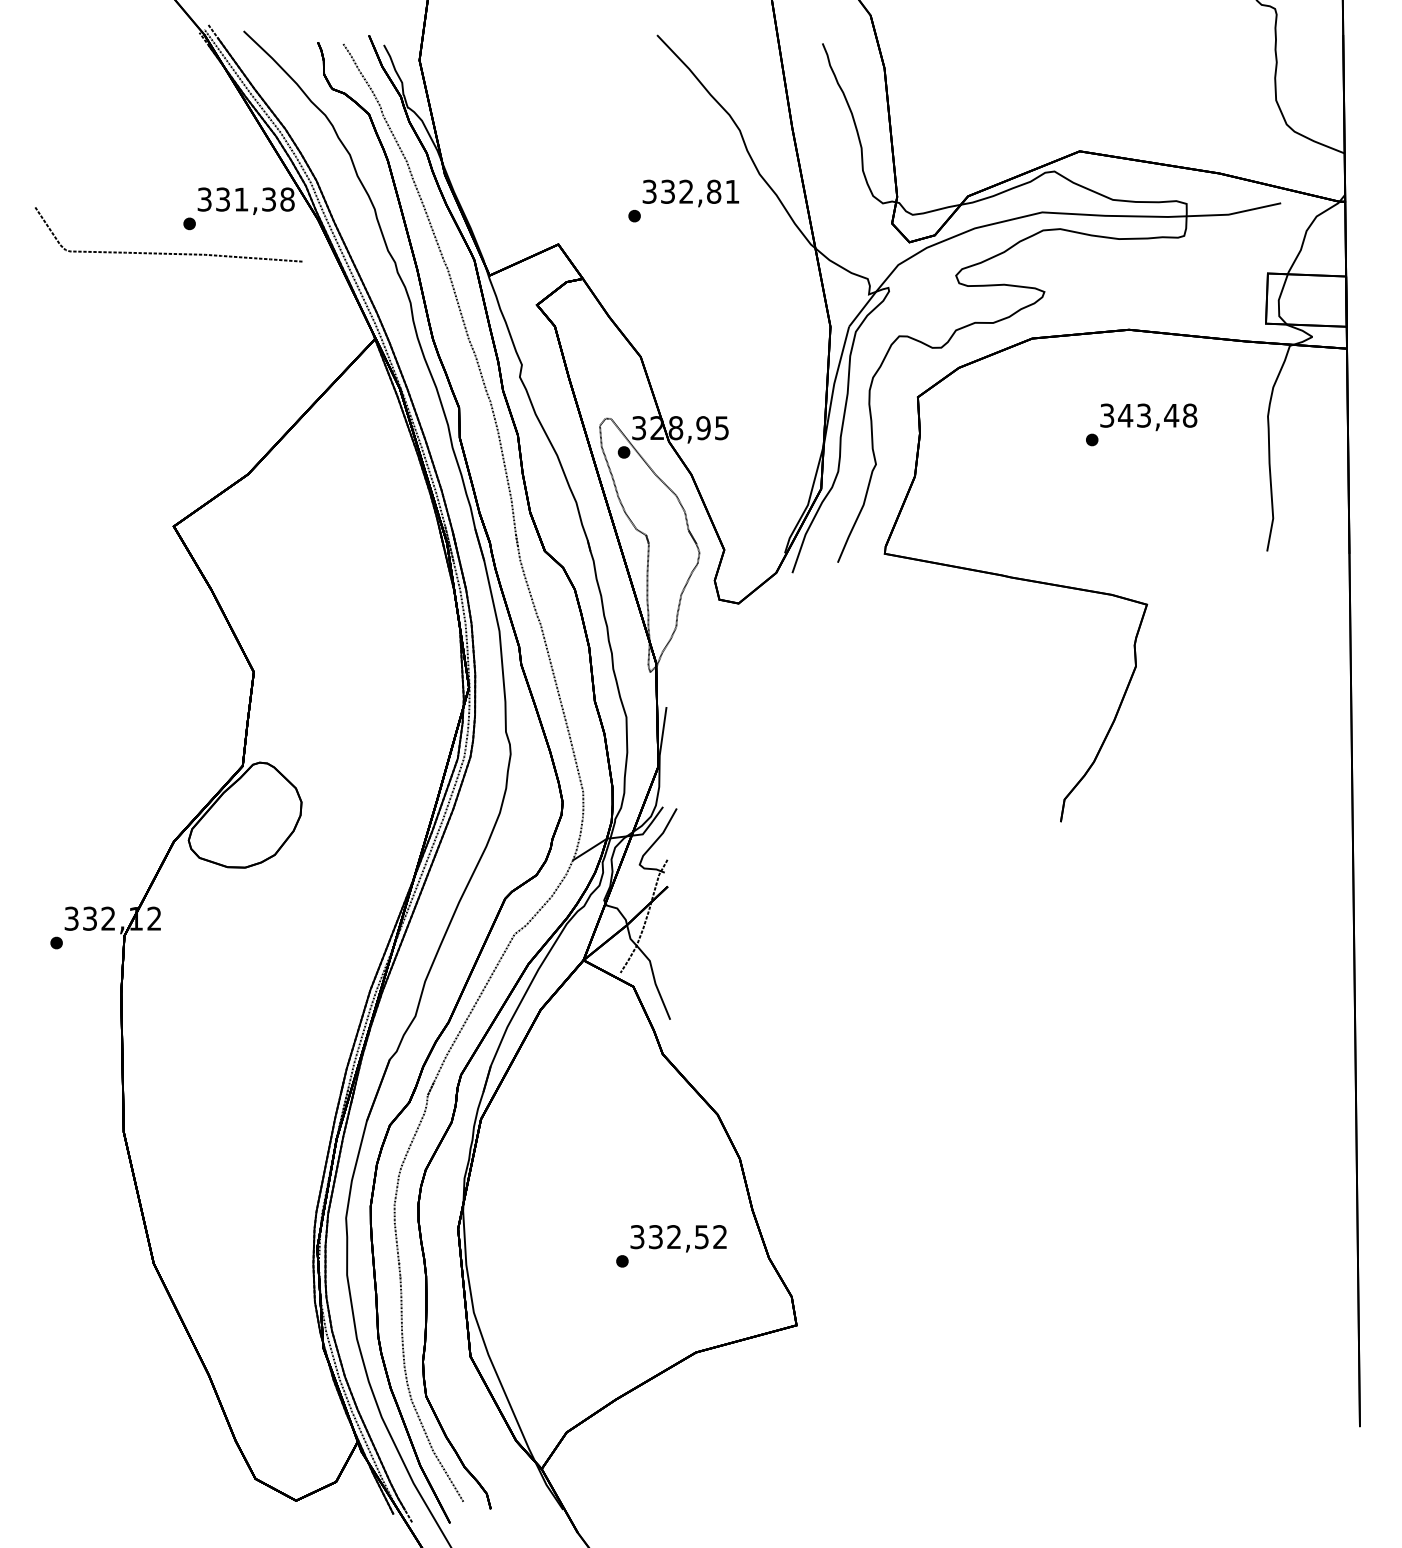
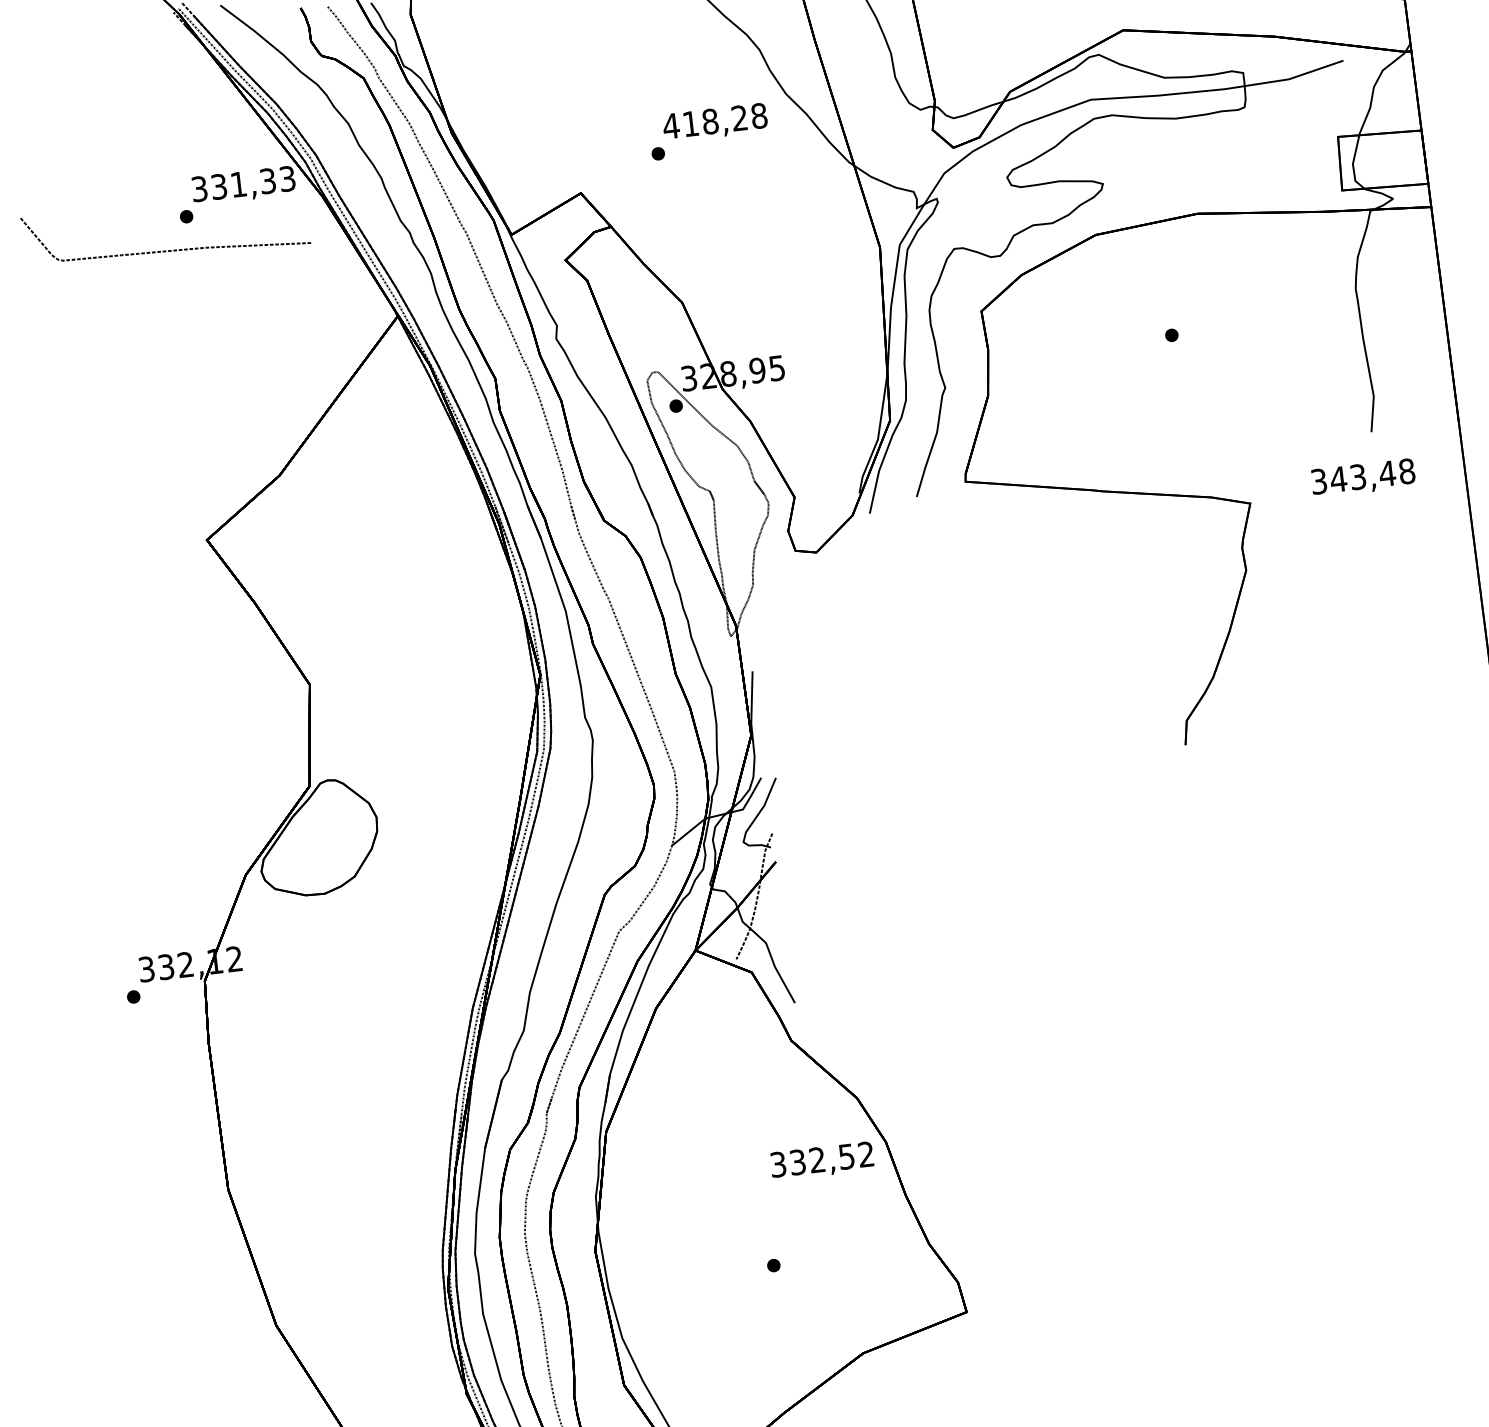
text: (690, 191) -> (714, 120), 332,81 -> 418,28
text: (287, 199) -> (287, 178), 331,38 -> 331,33
text: (1148, 417) -> (1363, 478), moved
text: (678, 1238) -> (822, 1161), moved

